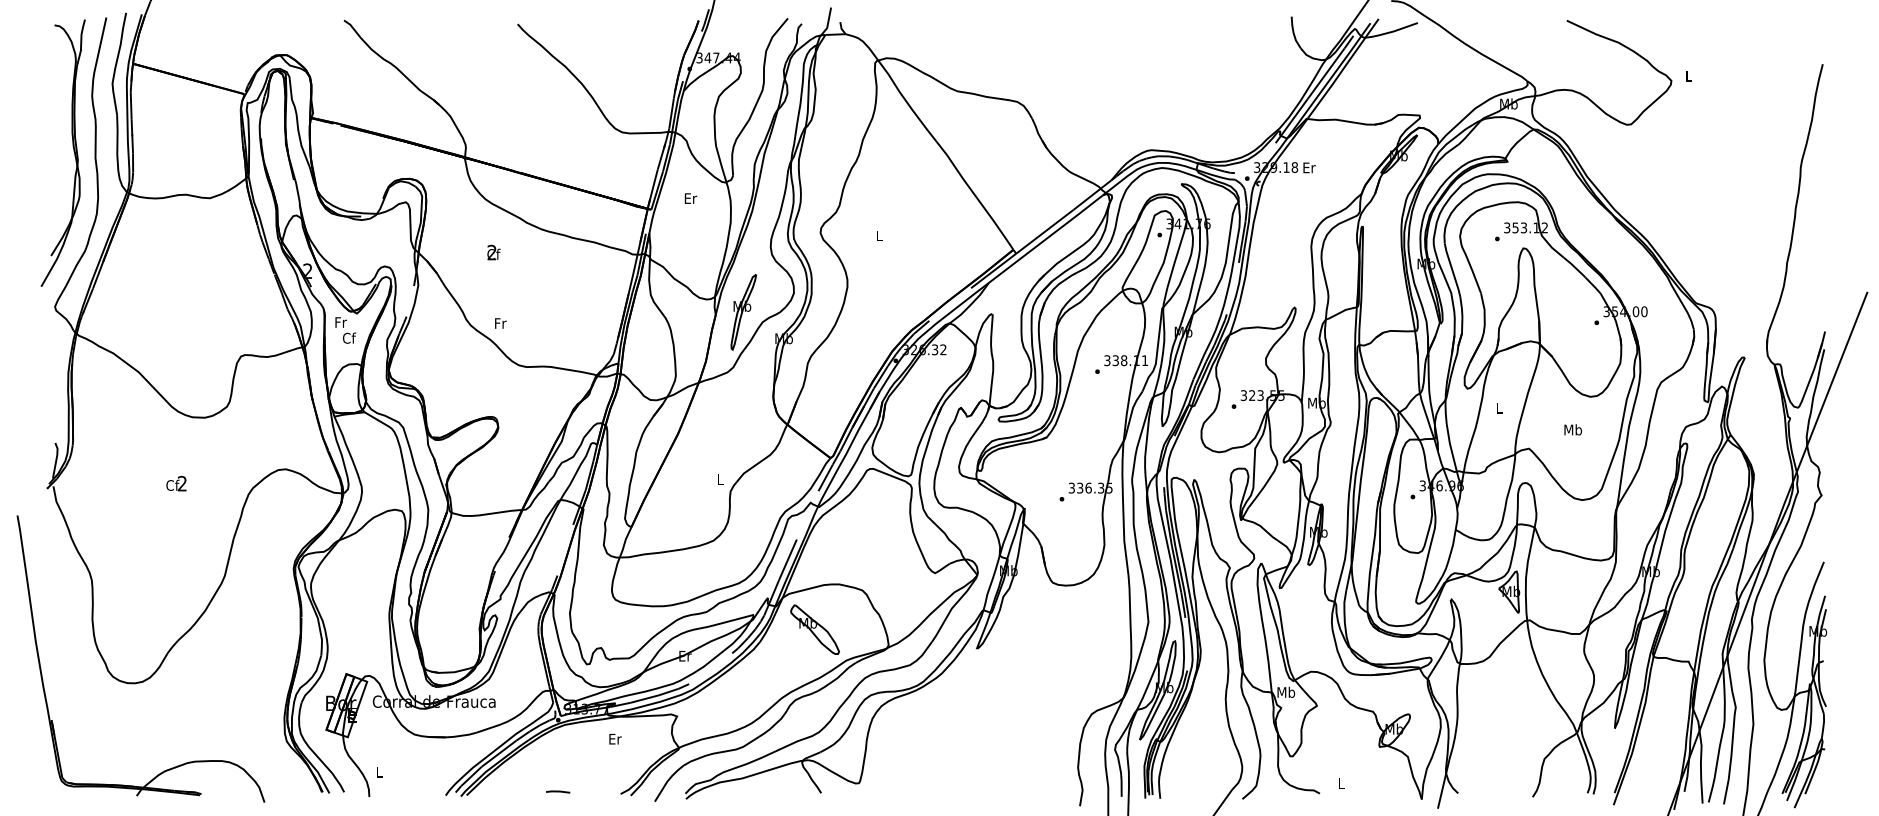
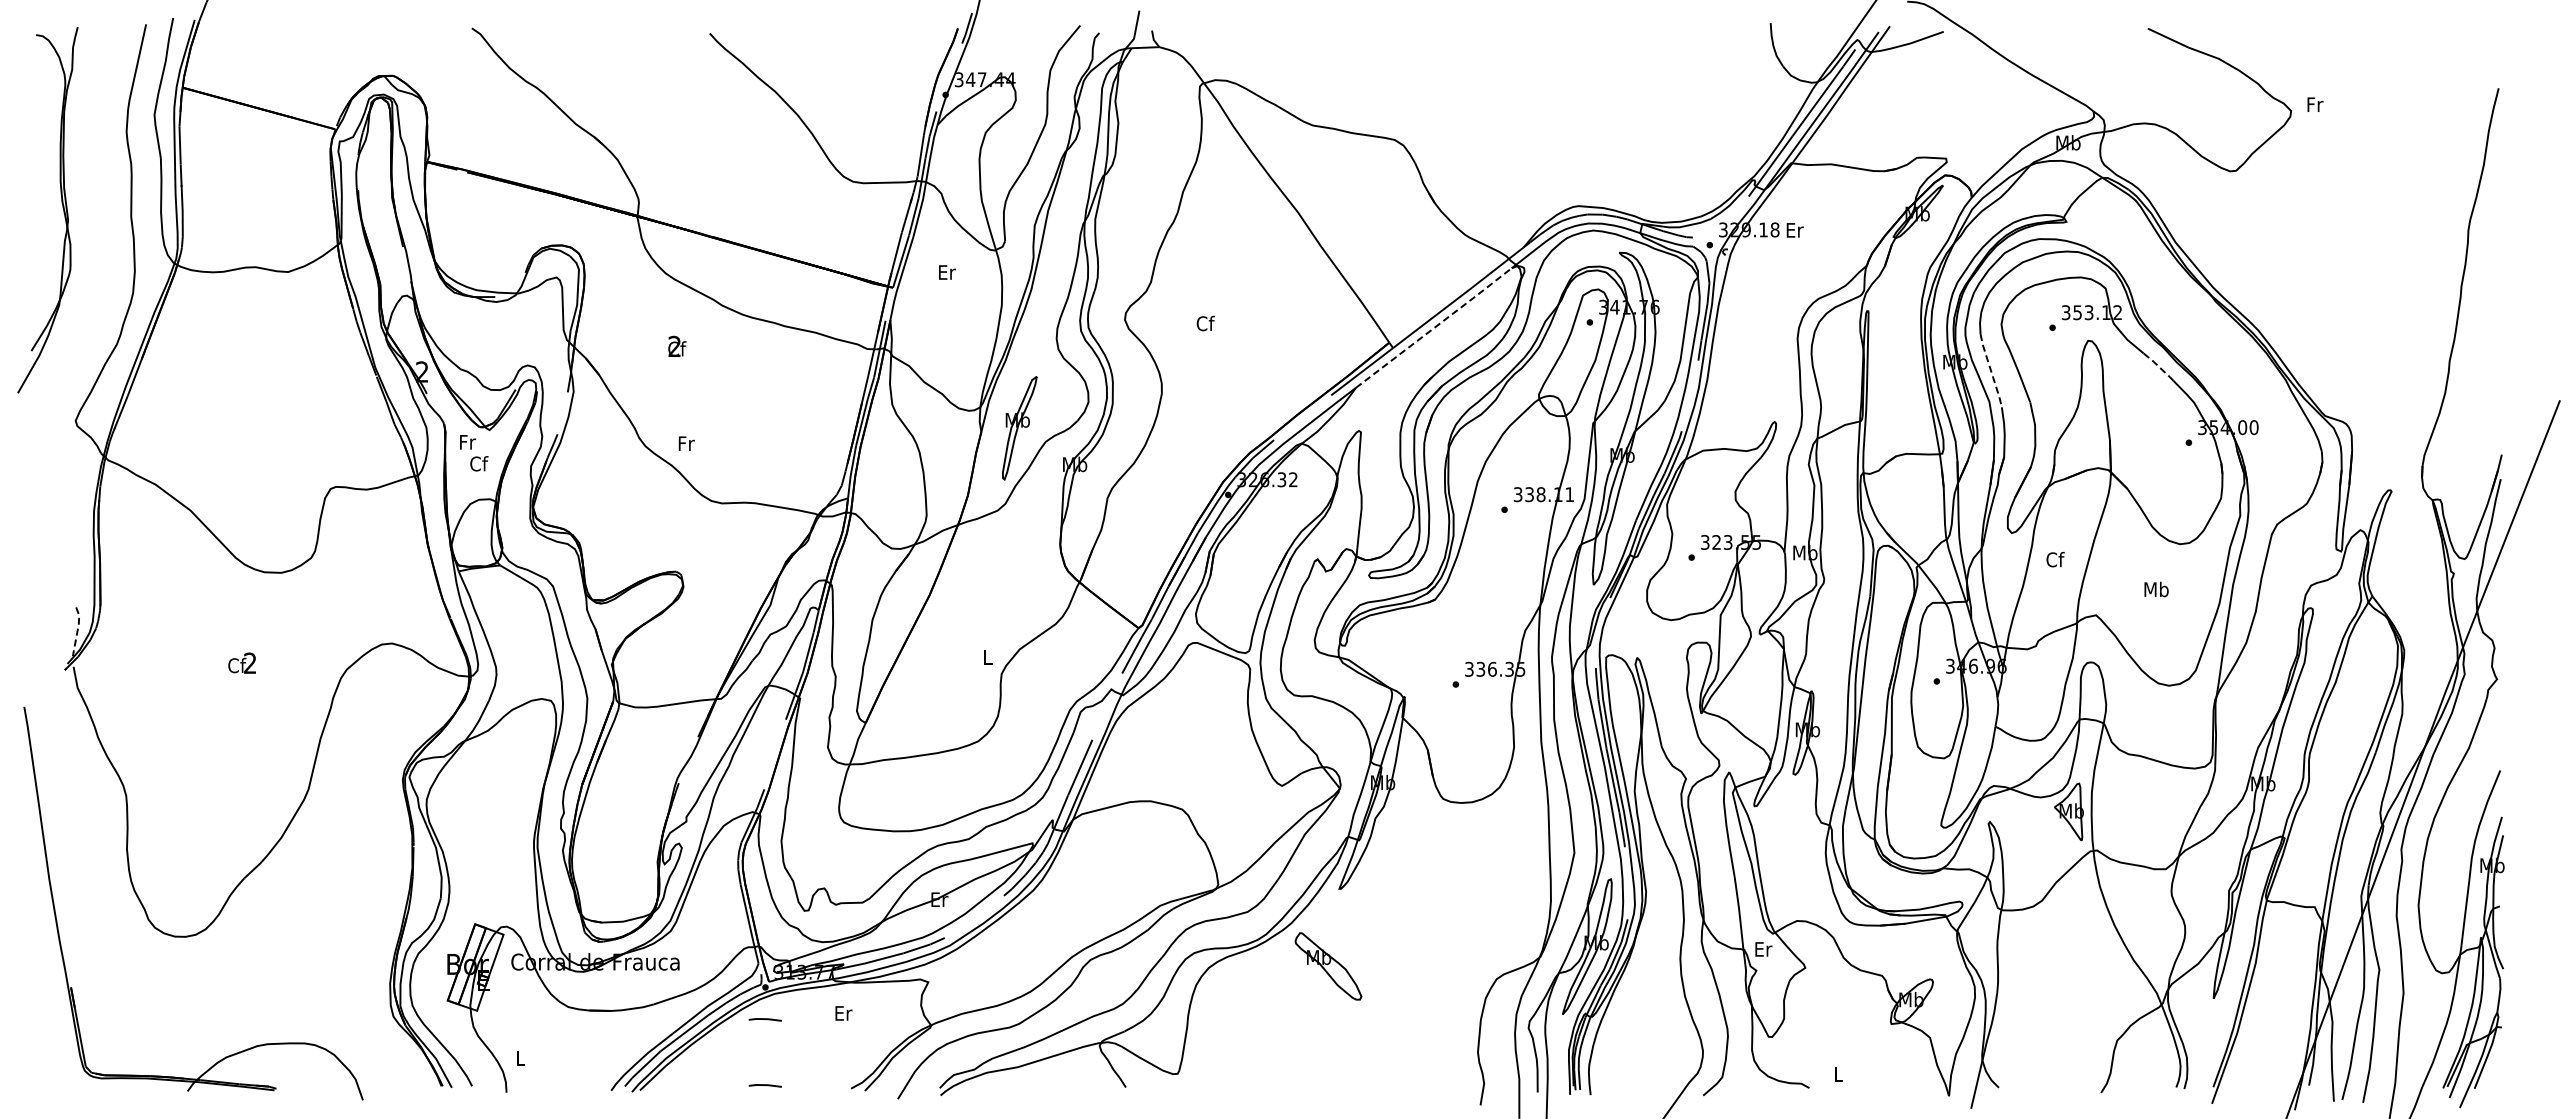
text: (1689, 76) -> (2315, 104), L -> Fr
part: (73, 151) -> (62, 208), moved
text: (879, 235) -> (1205, 323), L -> Cf
line: (1046, 238) -> (1434, 327), solid -> dashed
line: (1574, 267) -> (2158, 366), solid -> dashed
line: (1452, 270) -> (1990, 370), solid -> dashed
text: (1499, 408) -> (2055, 559), L -> Cf
line: (56, 460) -> (77, 631), solid -> dashed
part: (815, 629) -> (1328, 966), moved
text: (1286, 691) -> (1763, 948), Mb -> Er
line: (557, 743) -> (764, 1019), added

